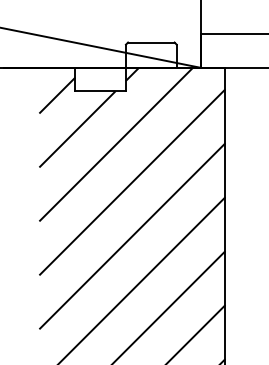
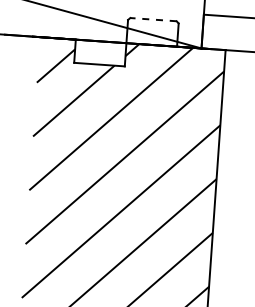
line: (150, 42) -> (152, 19), solid -> dashed

